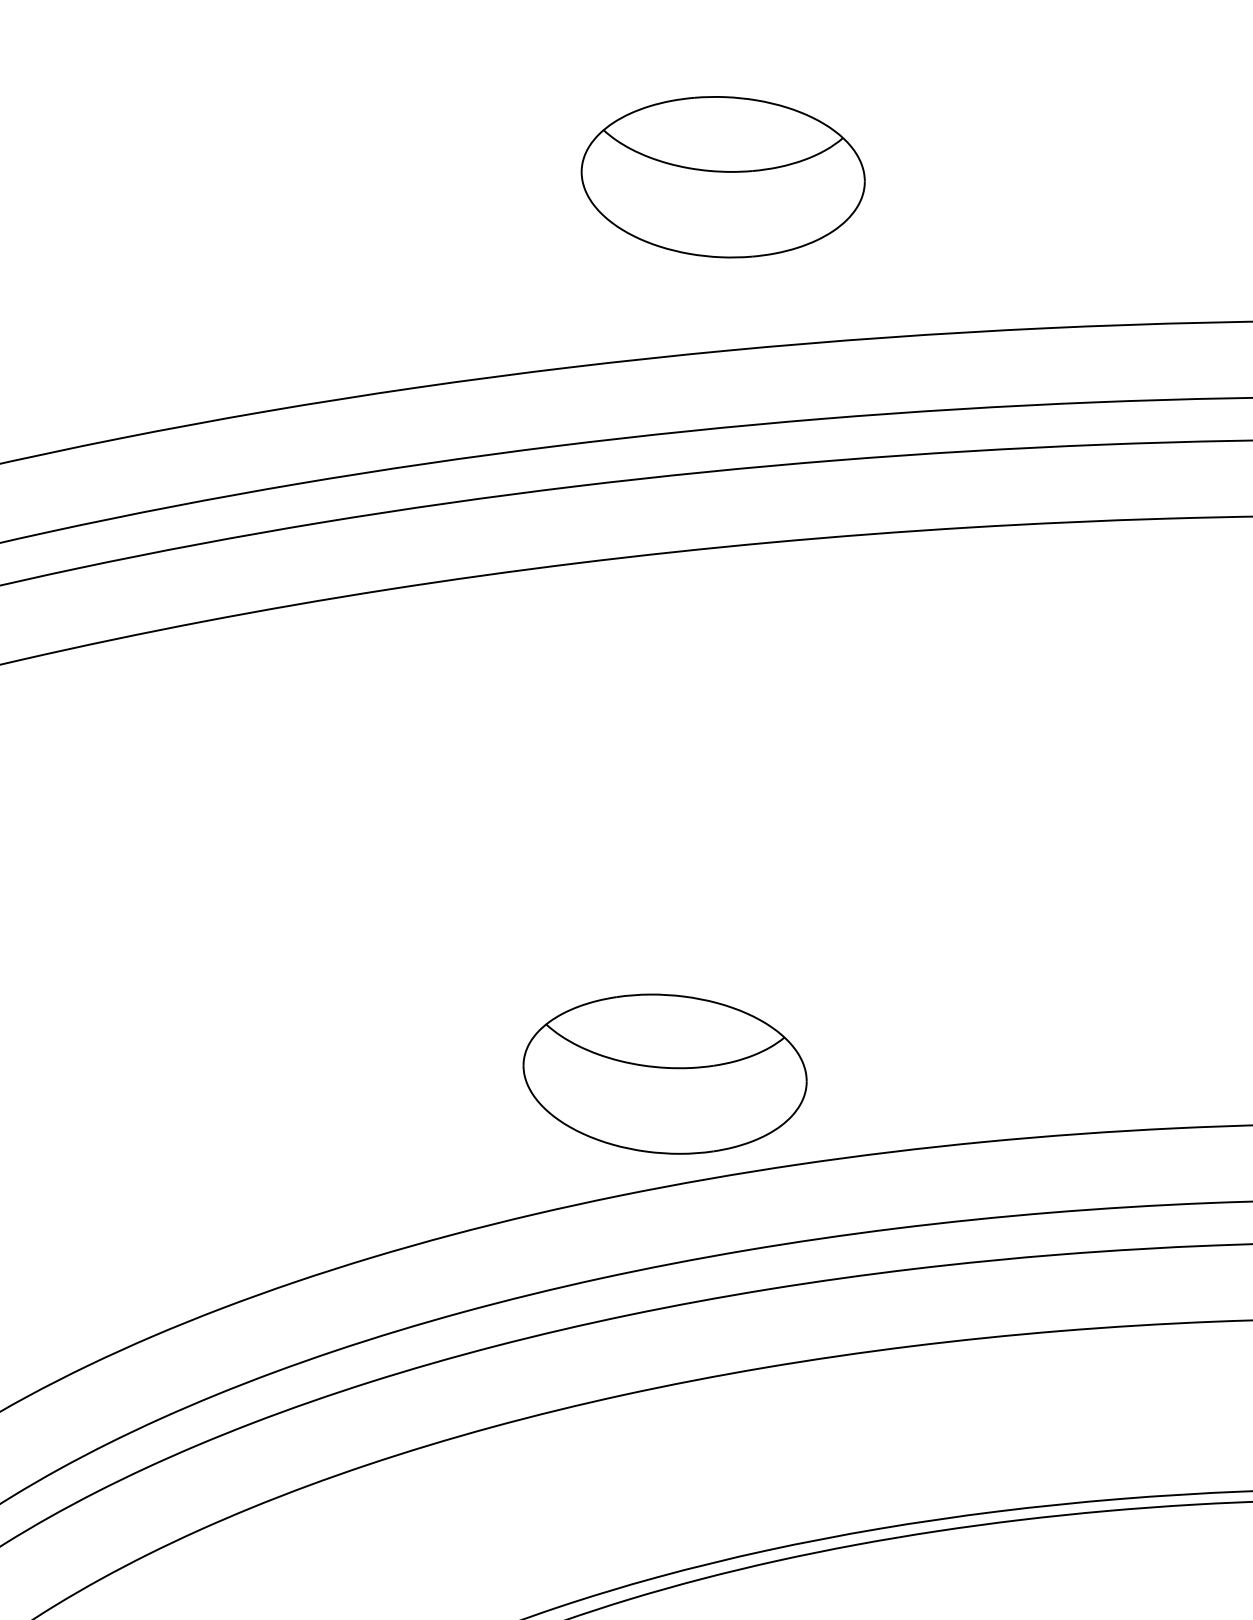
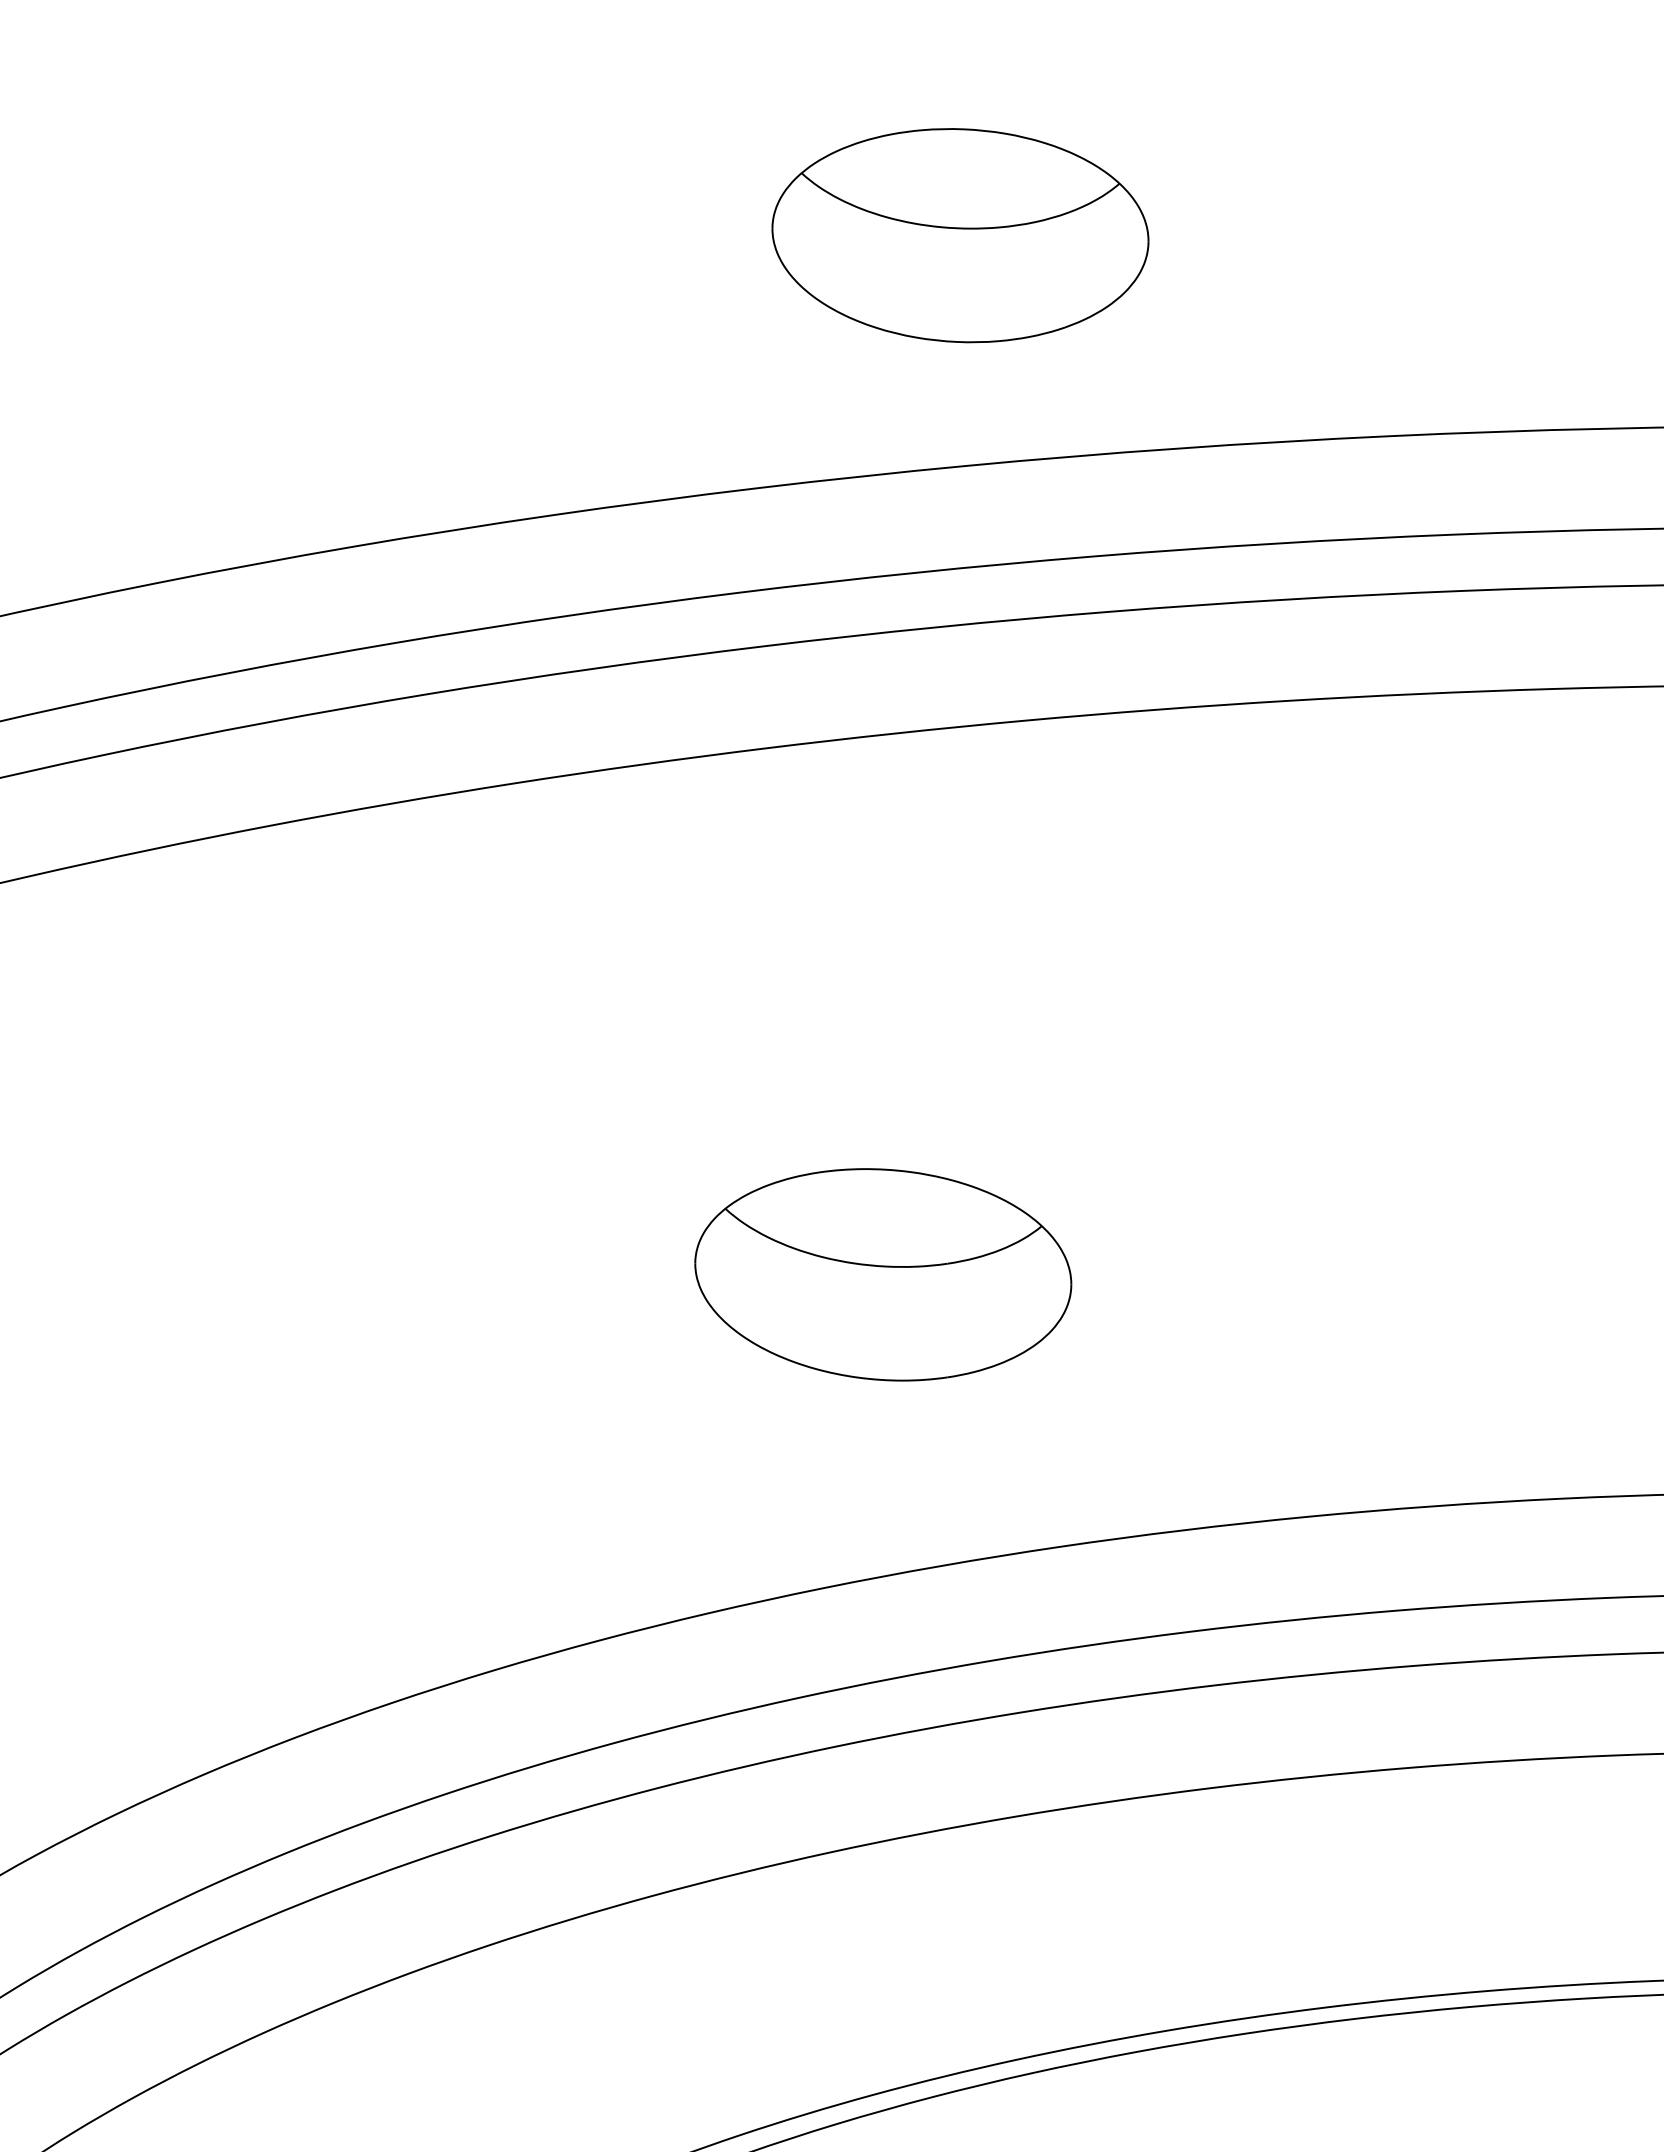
part: (665, 1073) -> (883, 1274), moved

